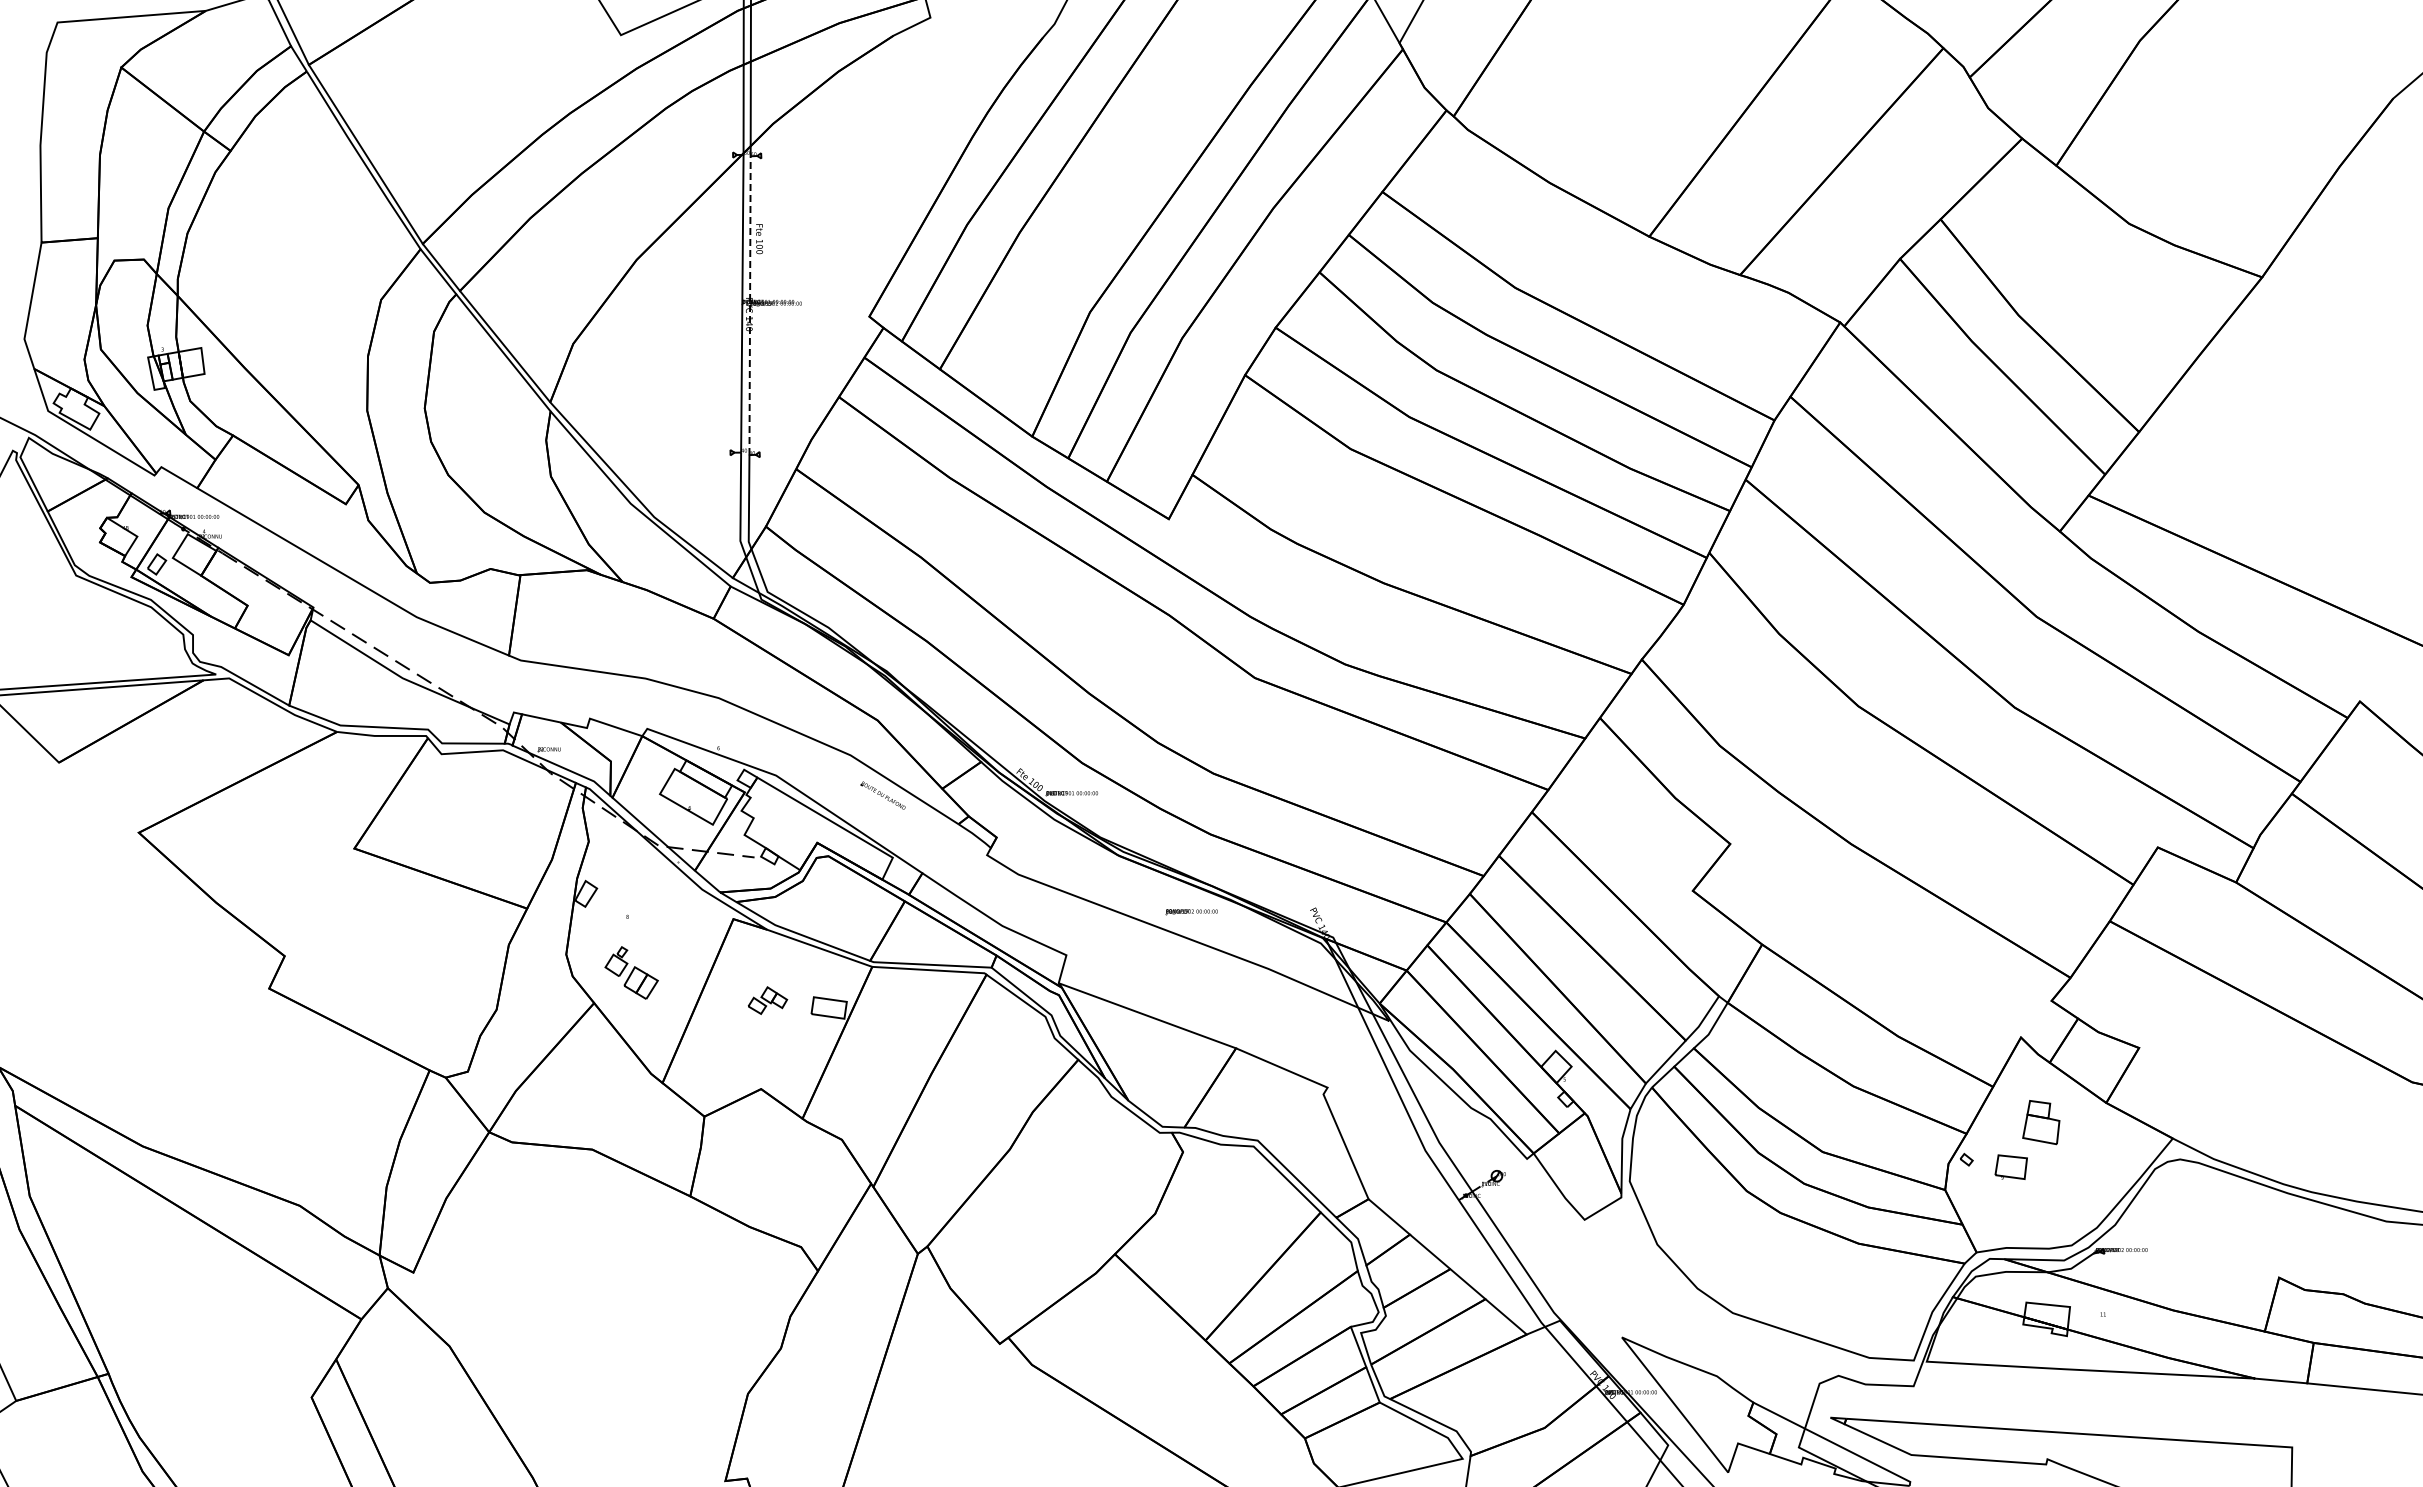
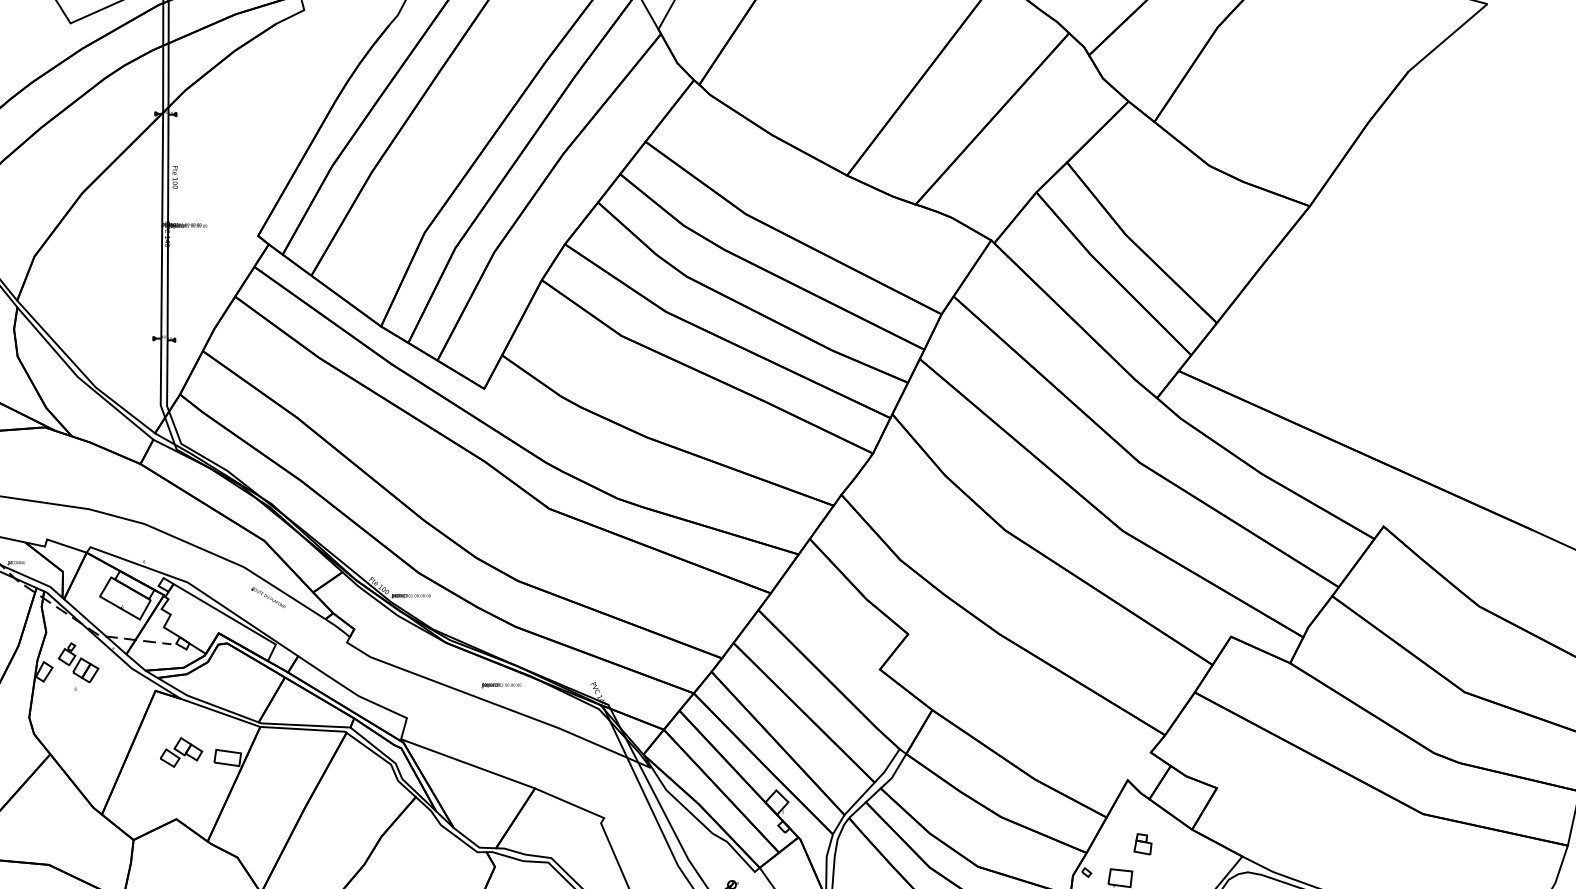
line: (750, 305) -> (168, 227), dashed -> solid
part: (631, 972) -> (78, 662), moved
part: (767, 1000) -> (181, 752), size x1.43
part: (2040, 1121) -> (1142, 843), size x0.62

